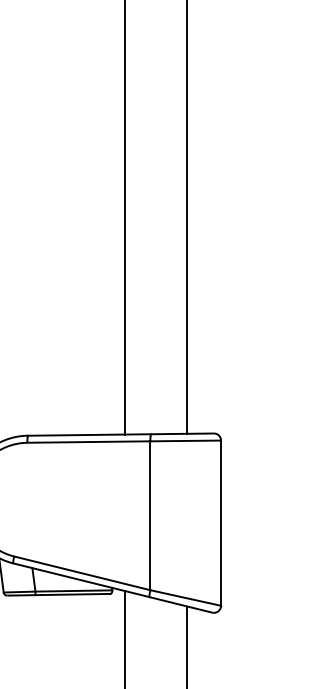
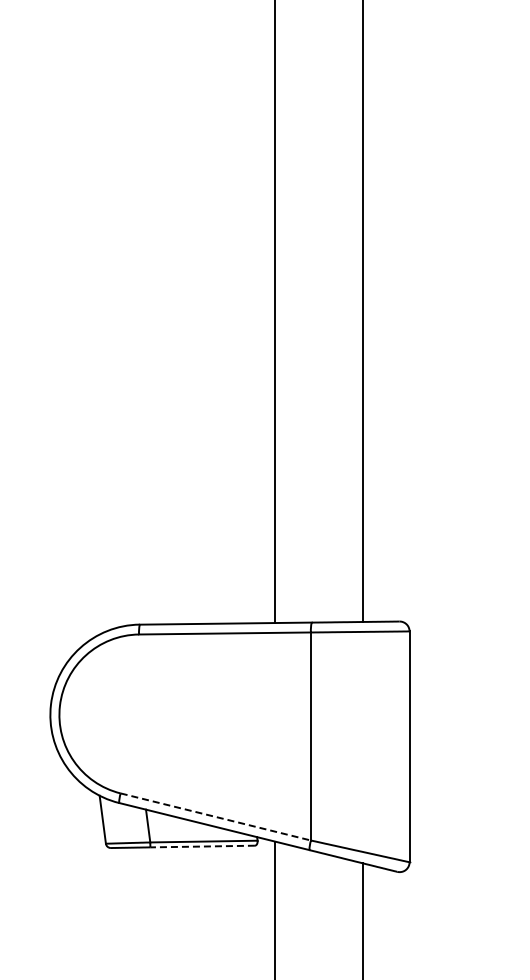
line: (82, 573) -> (216, 817), solid -> dashed
line: (72, 594) -> (202, 846), solid -> dashed

